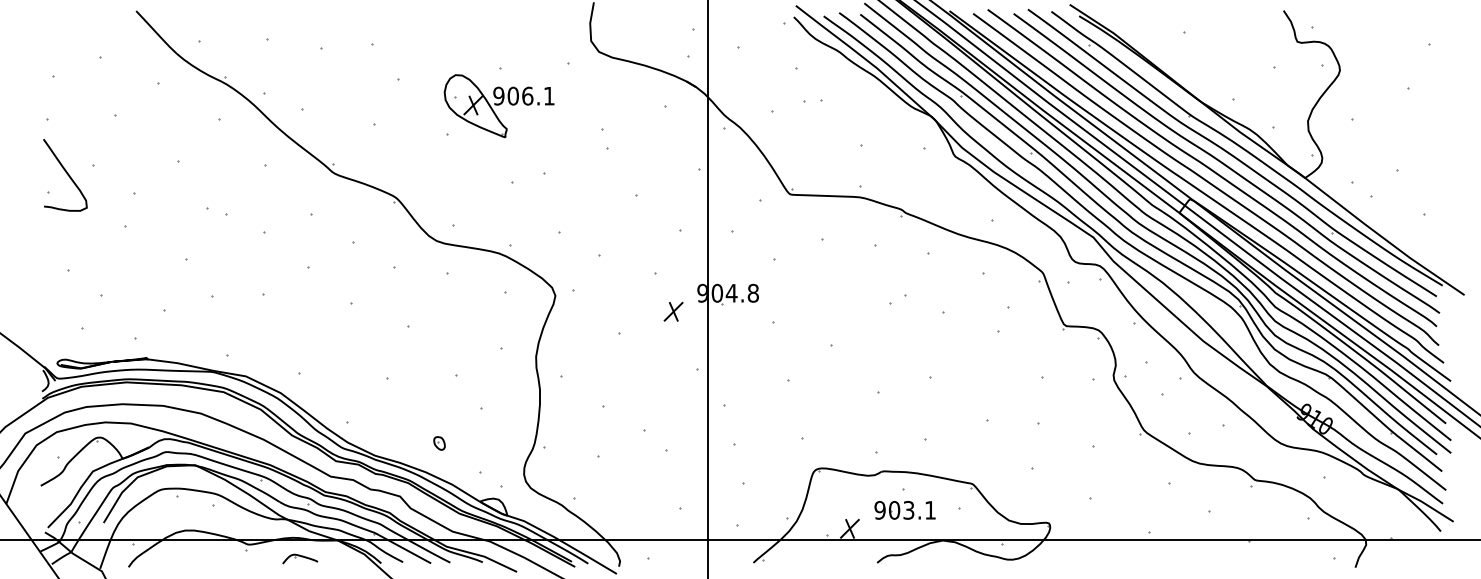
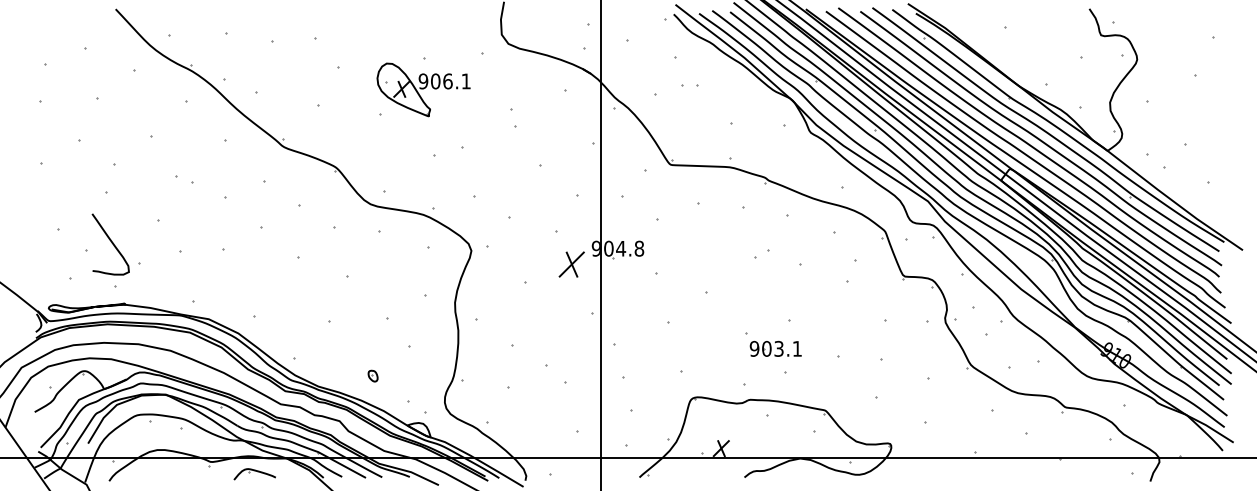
curve: (67, 175) -> (112, 244), moved
part: (673, 311) -> (571, 264), size x1.6
part: (904, 510) -> (775, 349), moved
part: (300, 558) -> (255, 473), size x1.4

